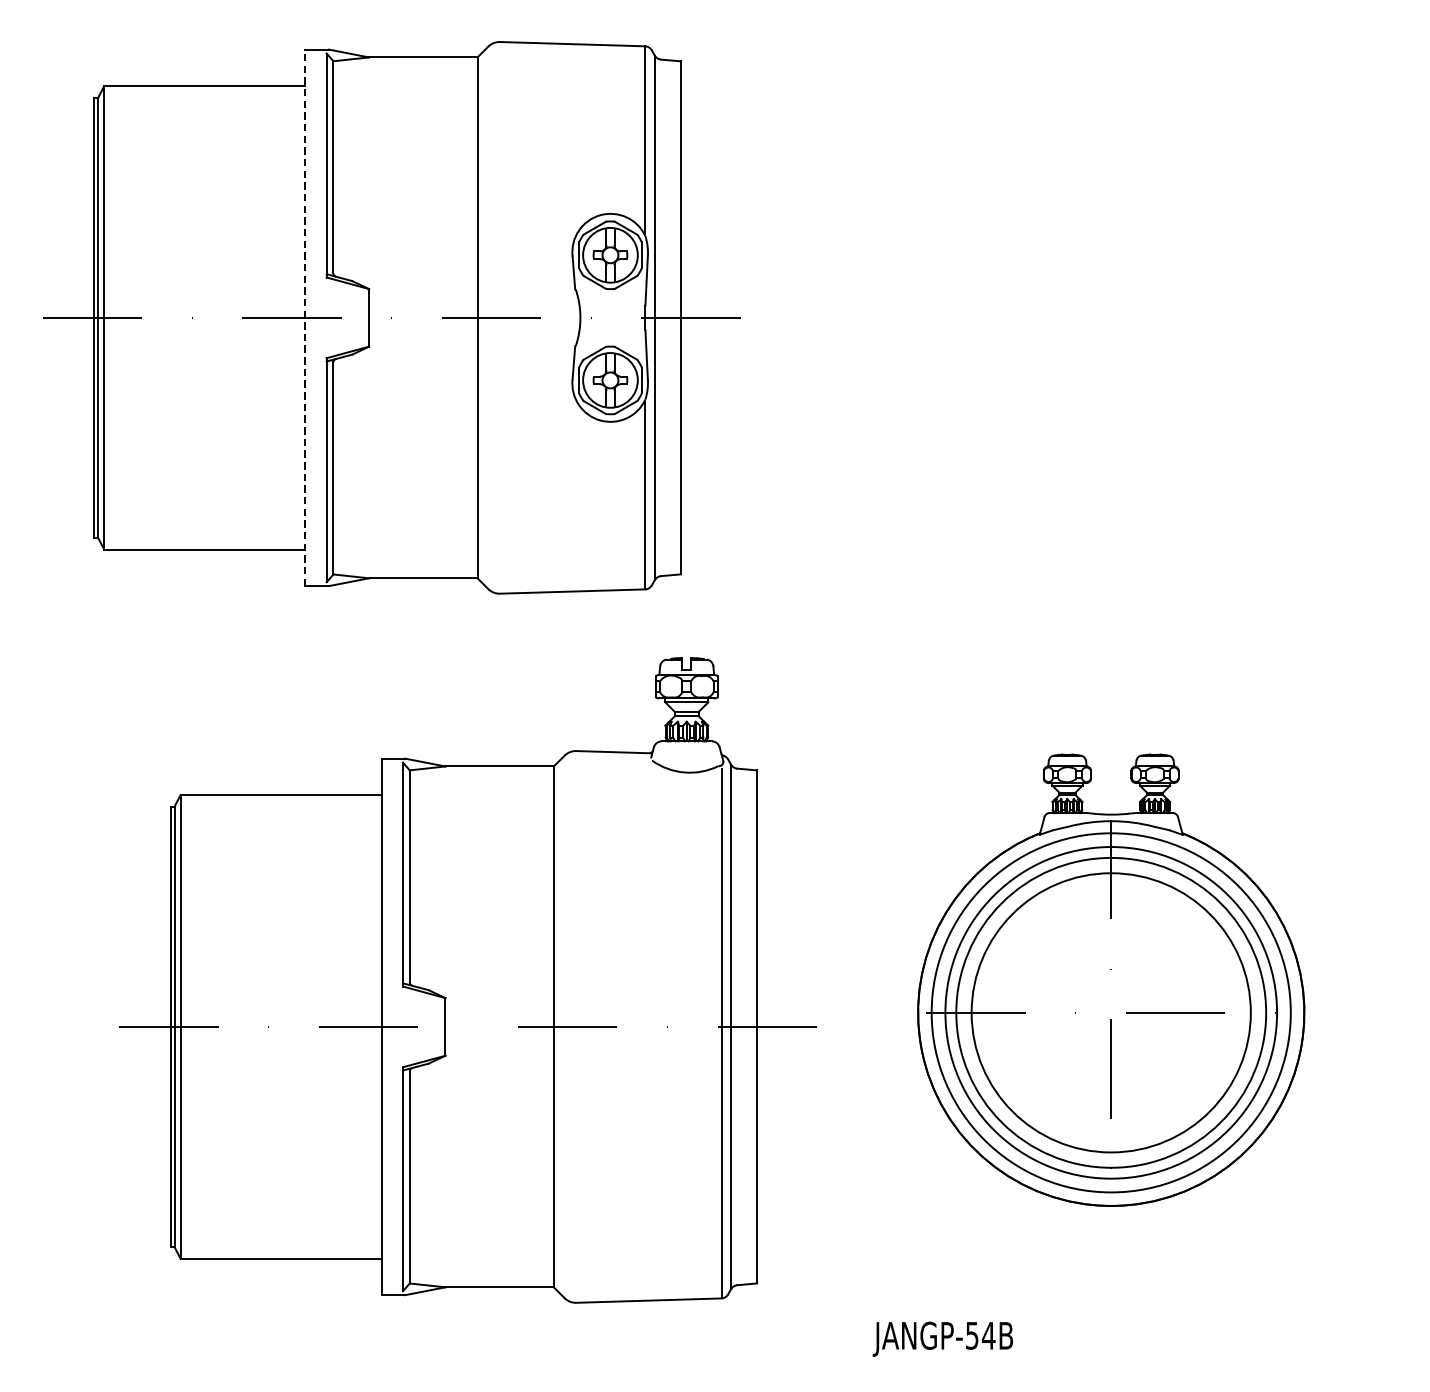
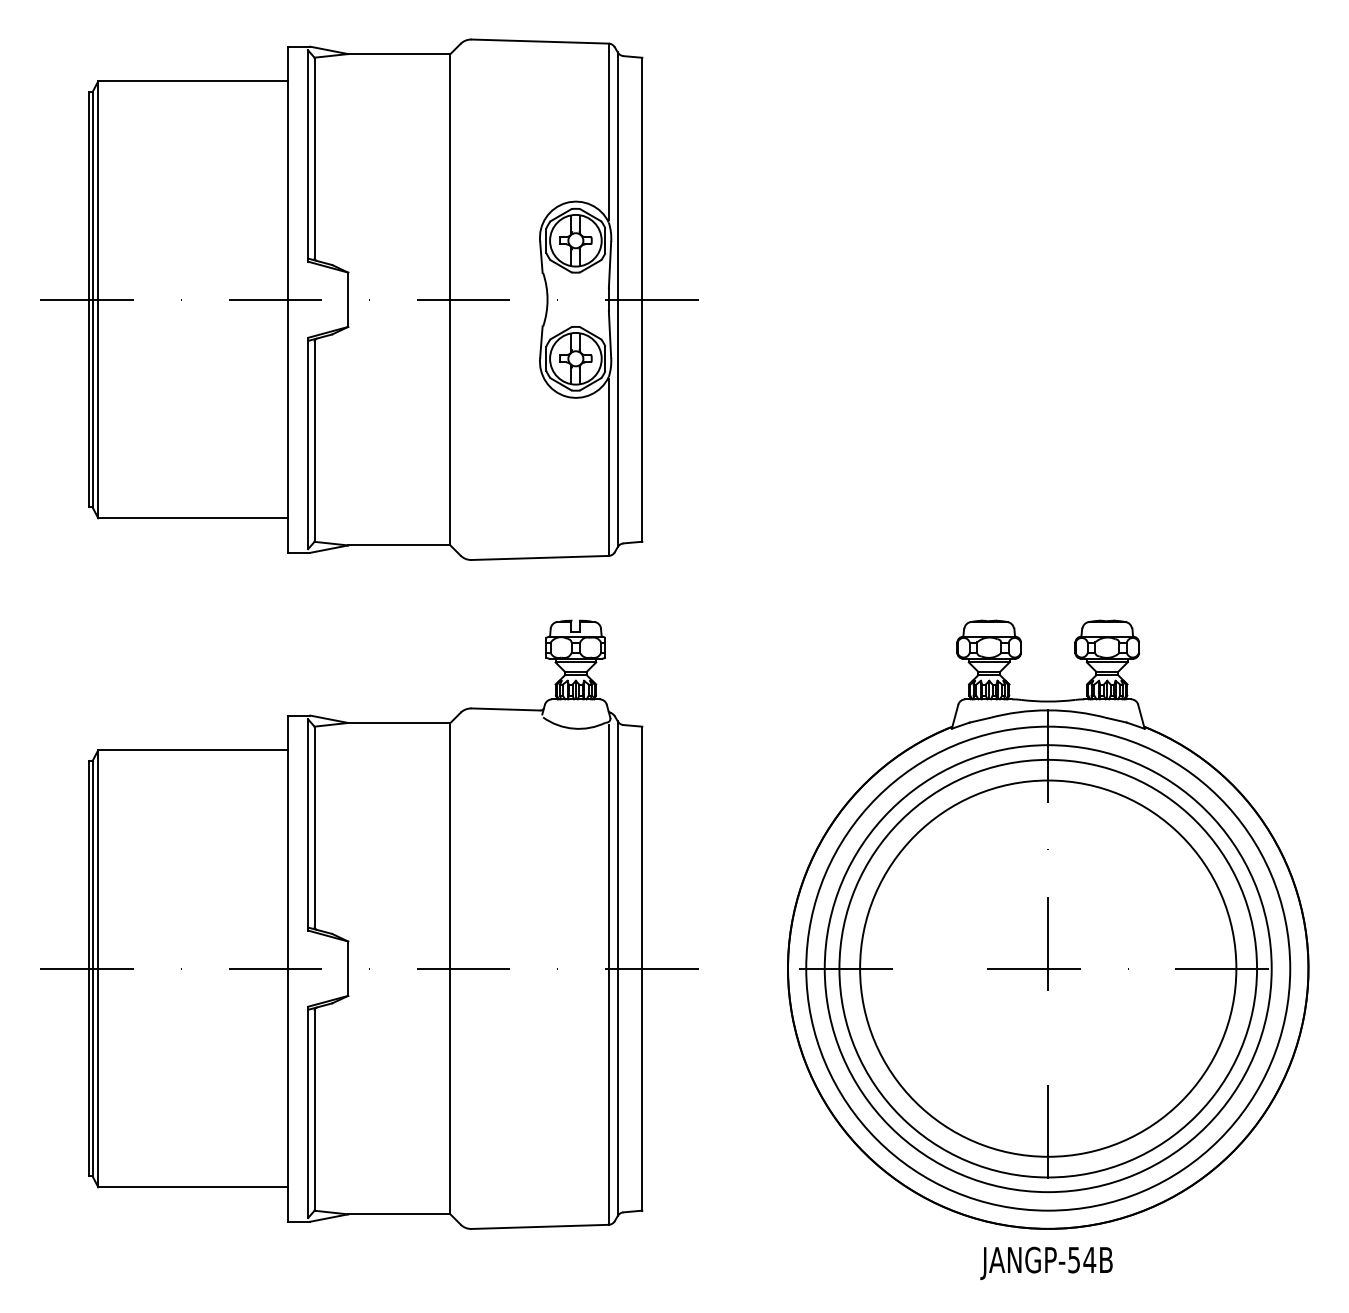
line: (305, 317) -> (288, 299), dashed -> solid
part: (468, 980) -> (369, 924), moved
part: (1111, 980) -> (1048, 924), size x1.43
text: (942, 1338) -> (1046, 1262), moved

